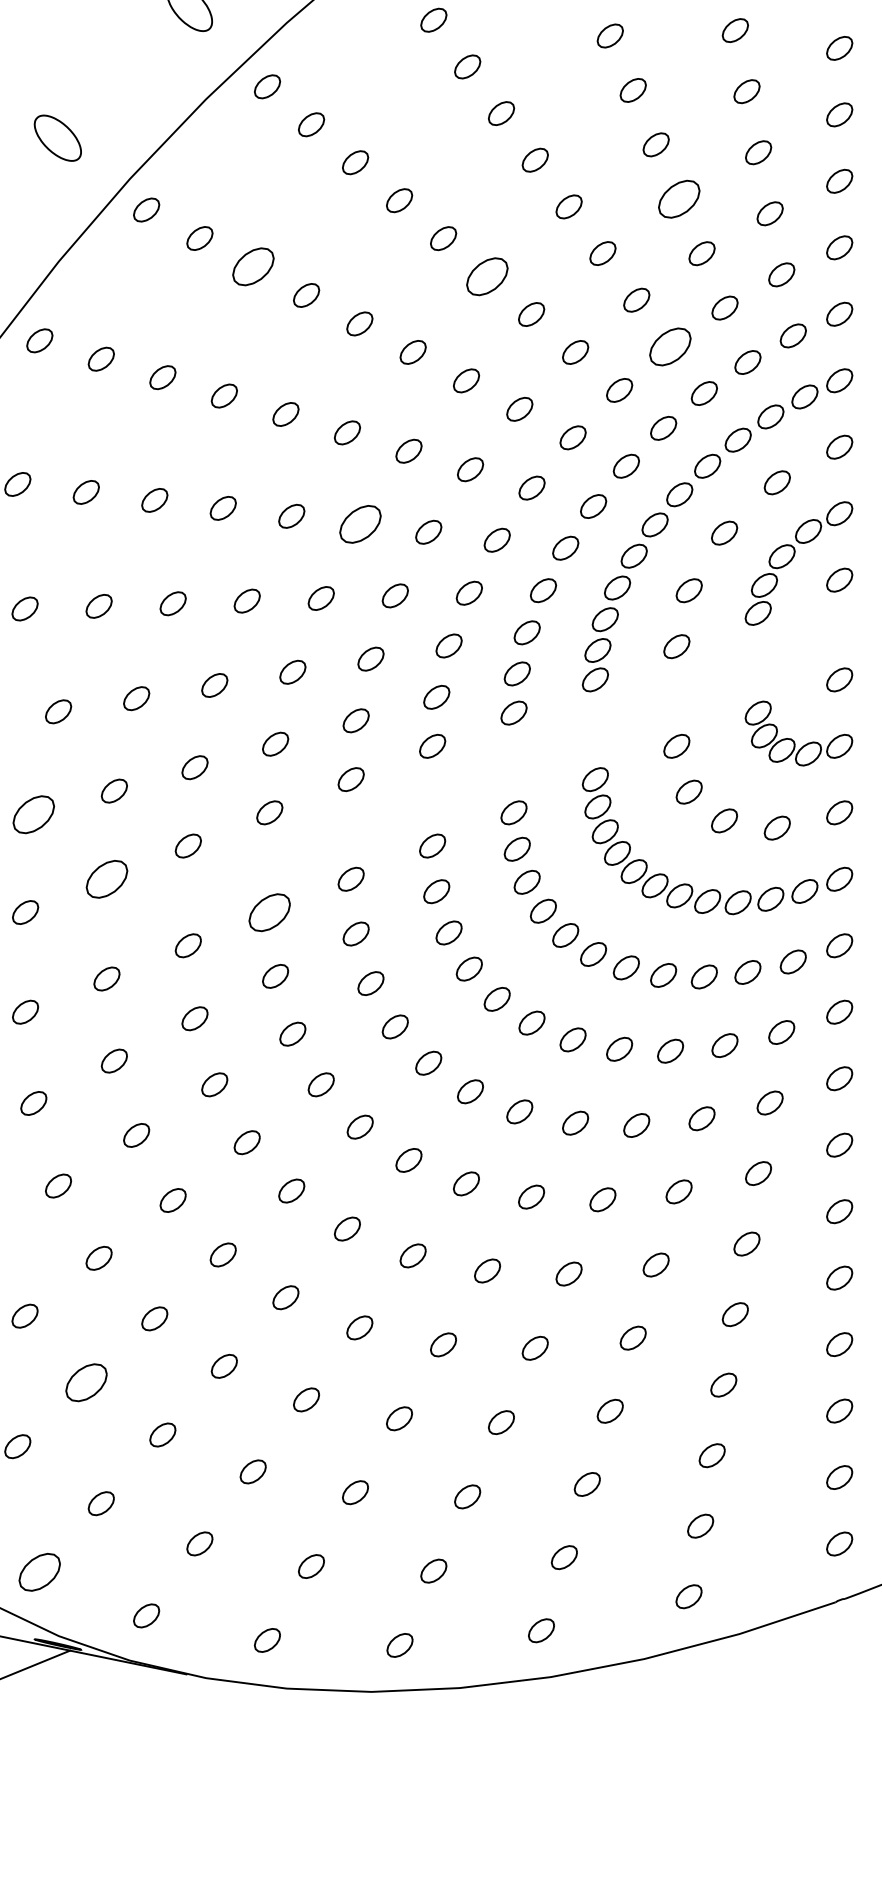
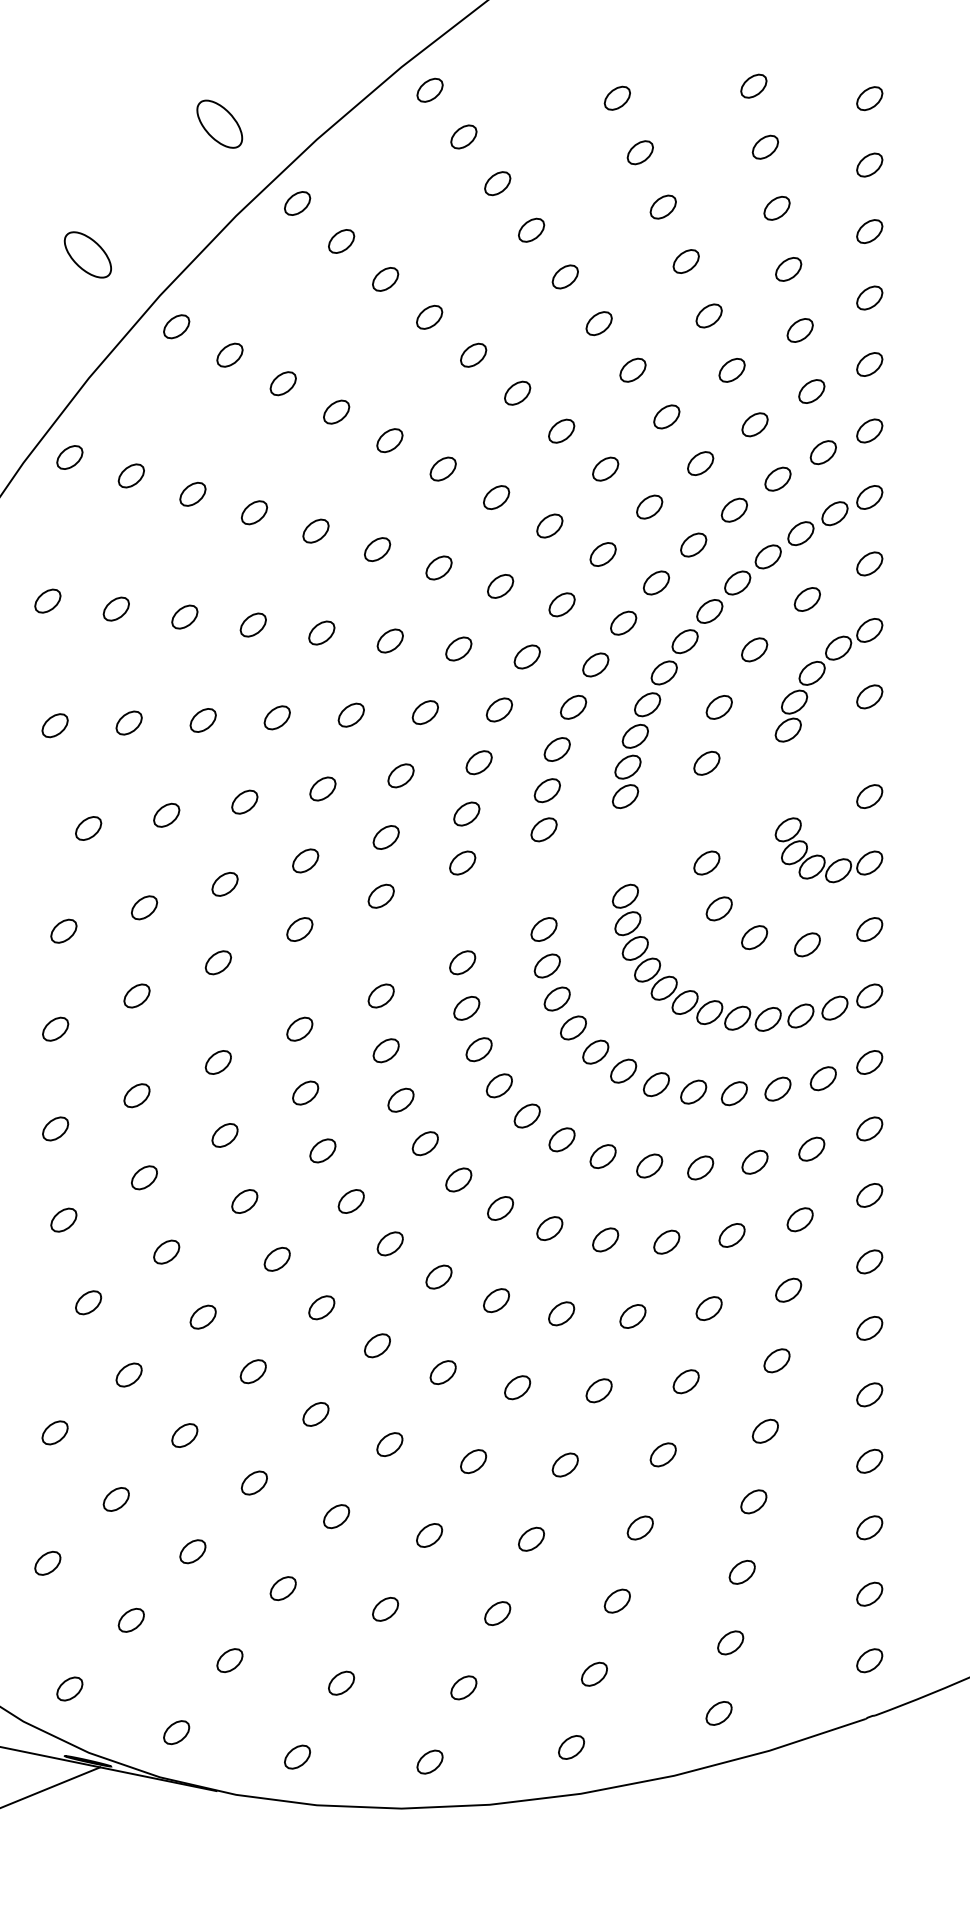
part: (678, 198) -> (708, 315), size x0.62
part: (252, 266) -> (282, 383), size x0.62
part: (487, 275) -> (517, 392), size x0.62
part: (670, 346) -> (700, 463), size x0.62
part: (359, 523) -> (389, 640), size x0.62
part: (33, 813) -> (63, 930), size x0.62
part: (106, 878) -> (136, 995), size x0.62
part: (269, 911) -> (299, 1028), size x0.62
part: (85, 1382) -> (115, 1499), size x0.62
part: (39, 1571) -> (69, 1688), size x0.62

